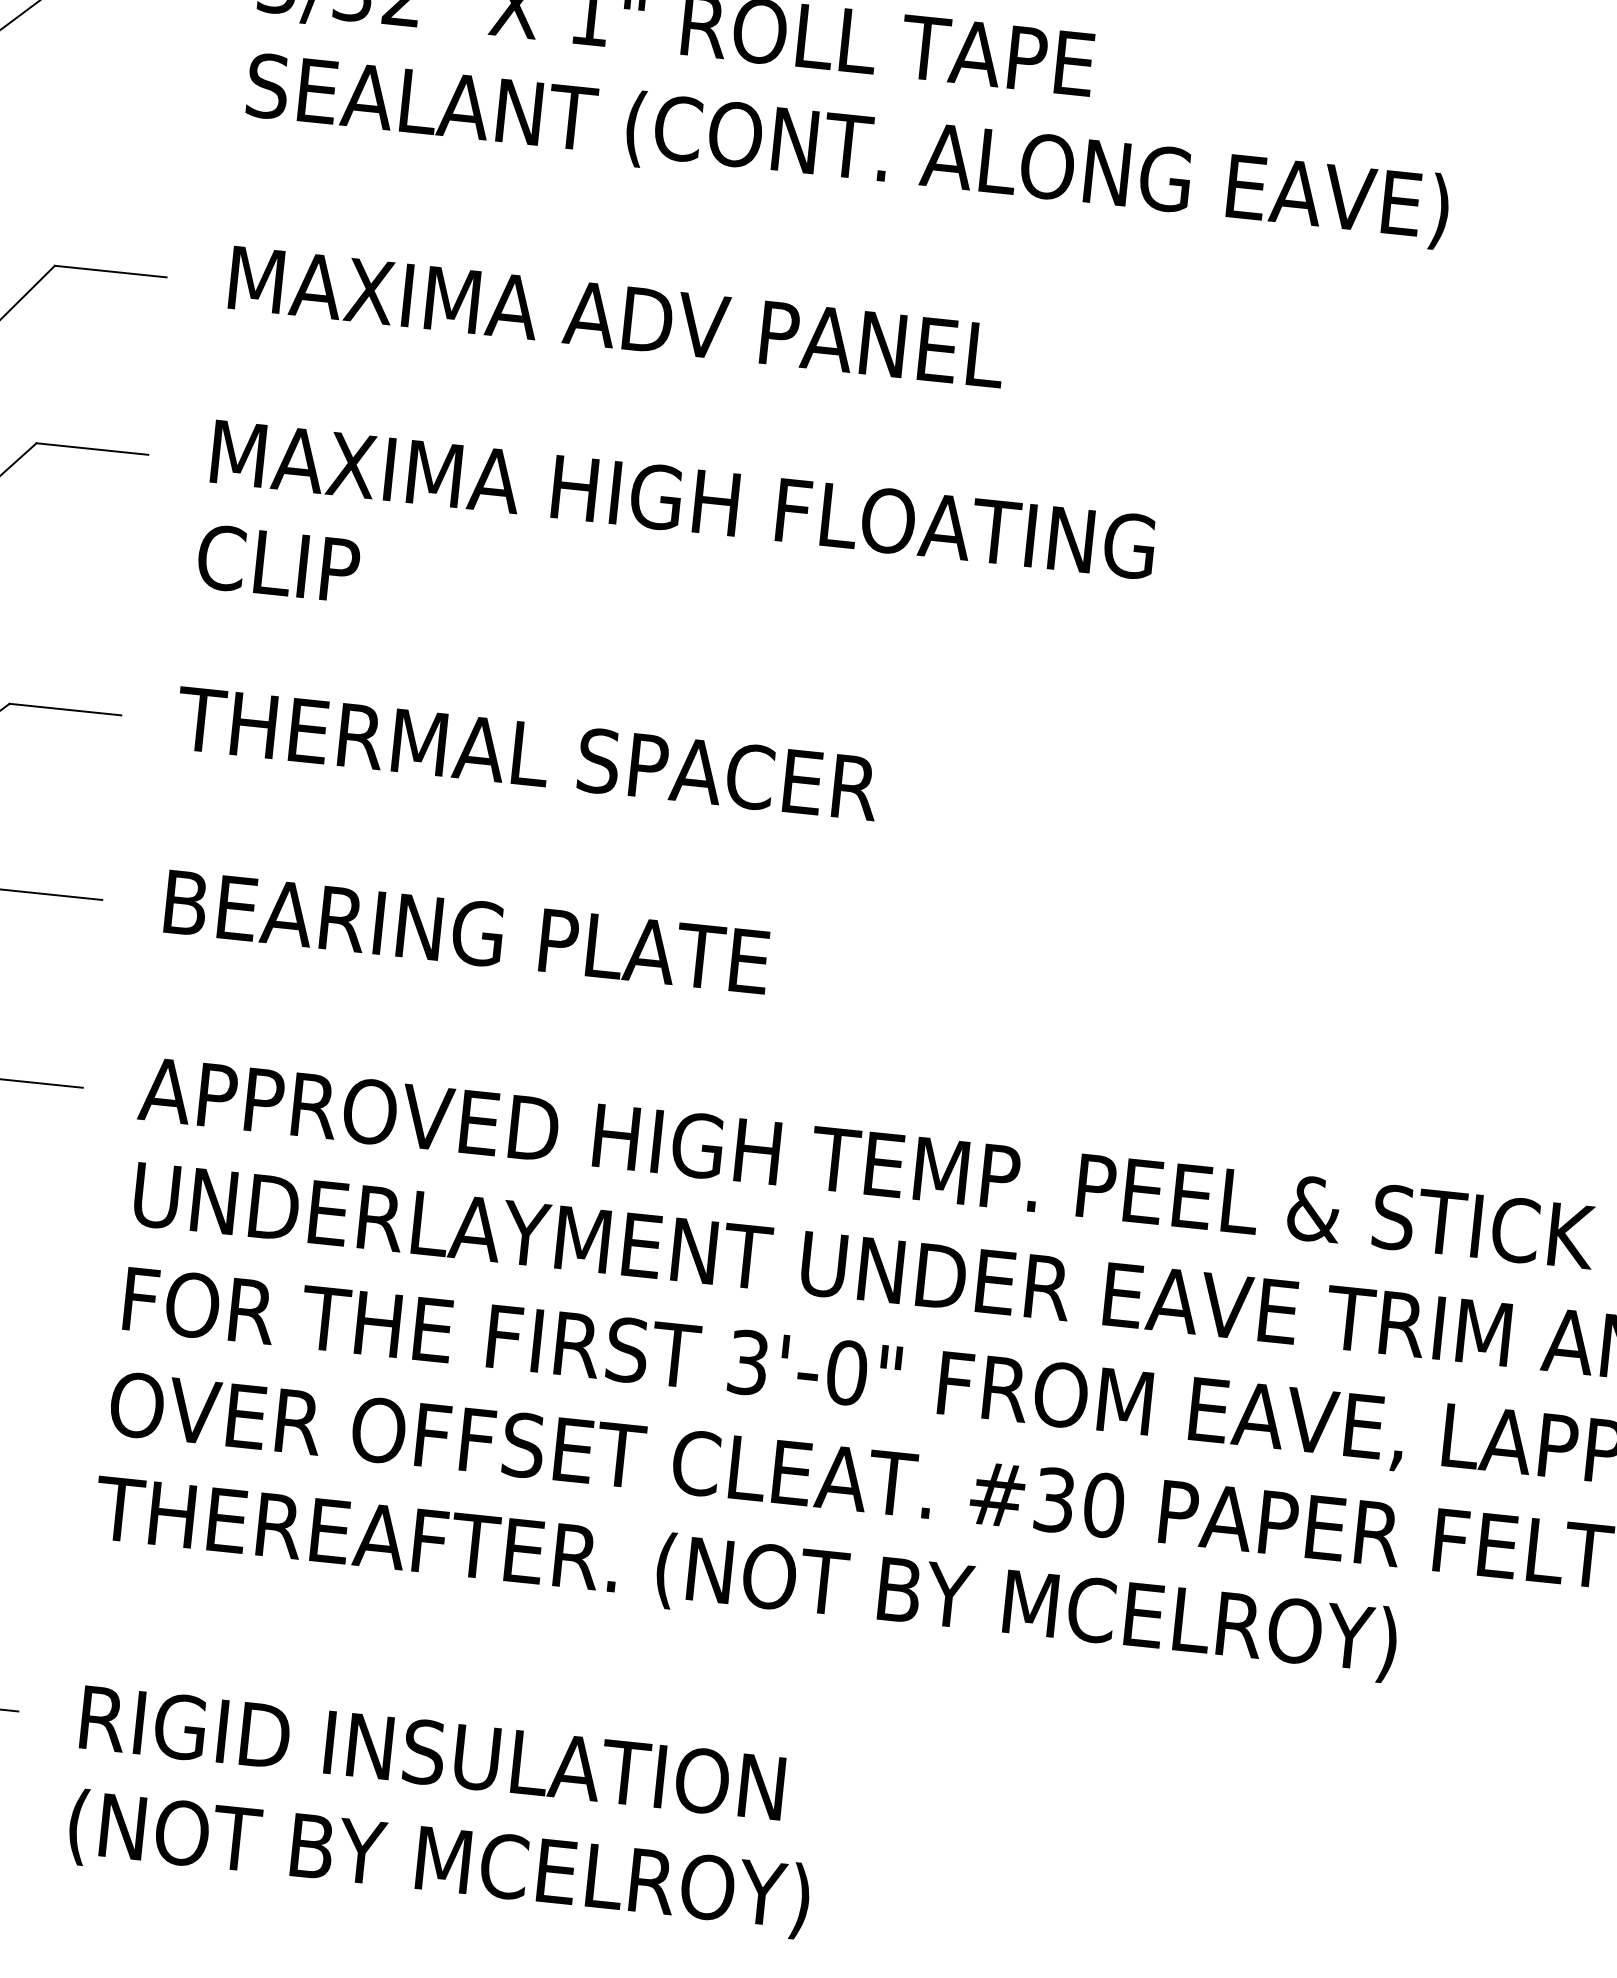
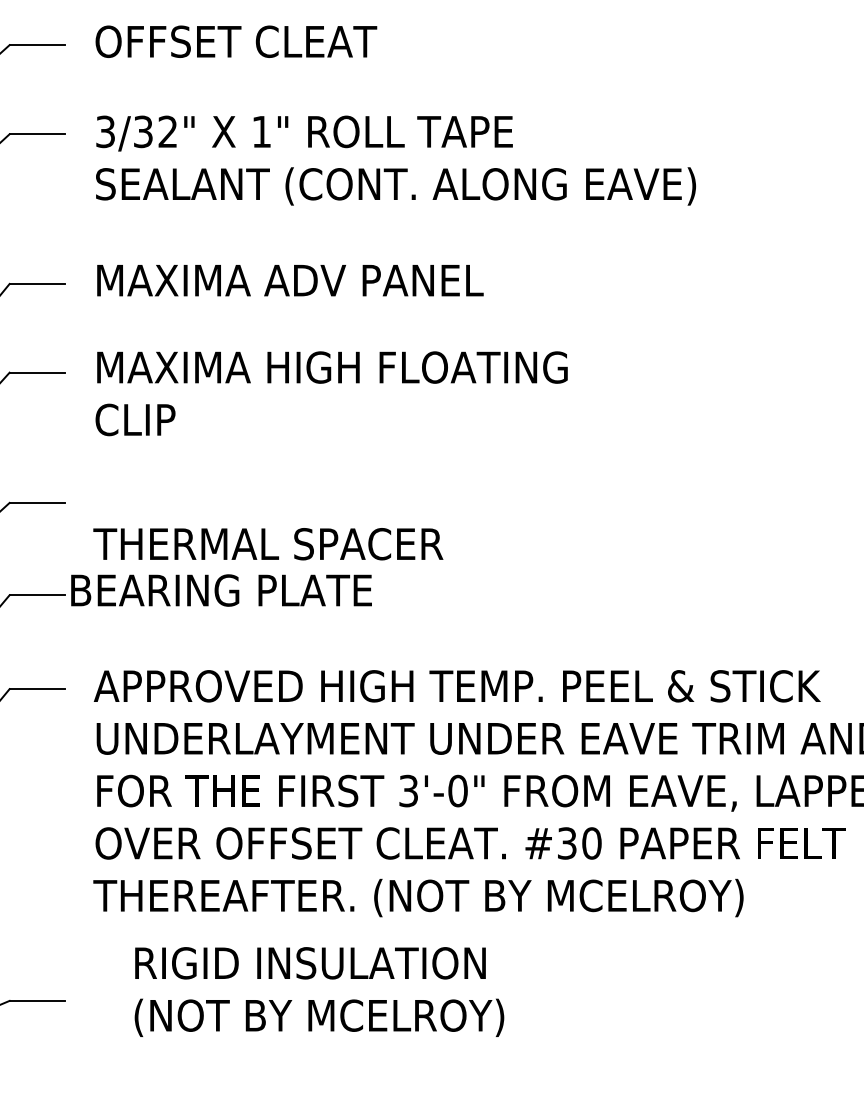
text: (527, 754) -> (268, 544), moved
text: (466, 932) -> (221, 590), moved
text: (444, 1811) -> (319, 991), moved

